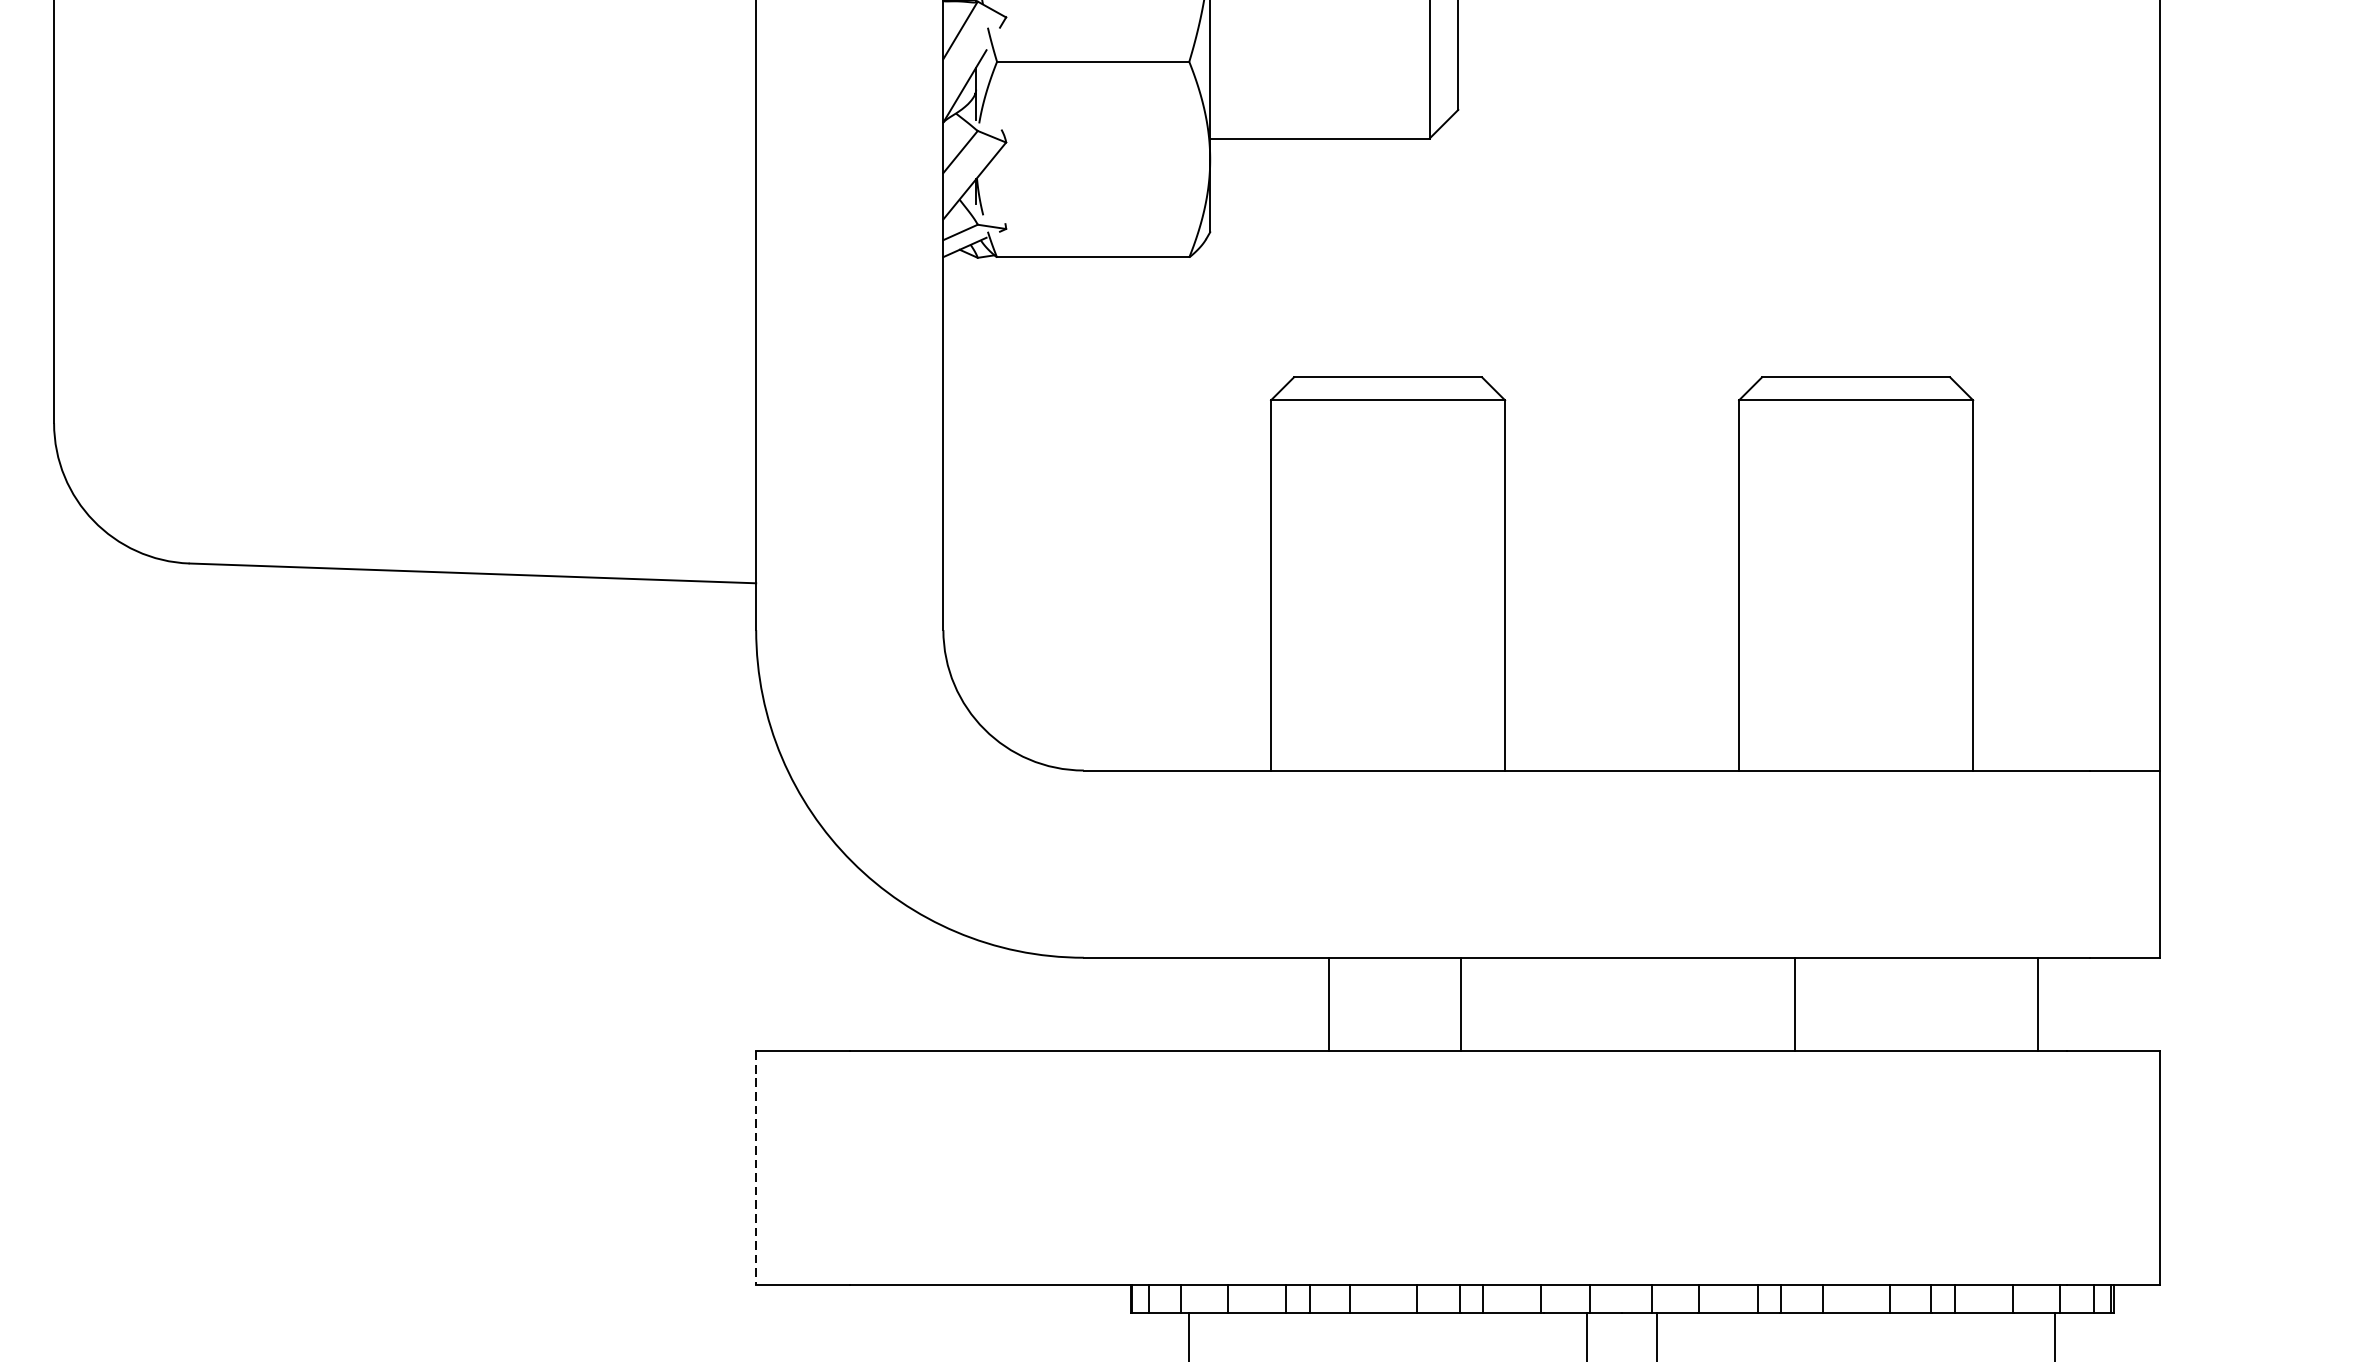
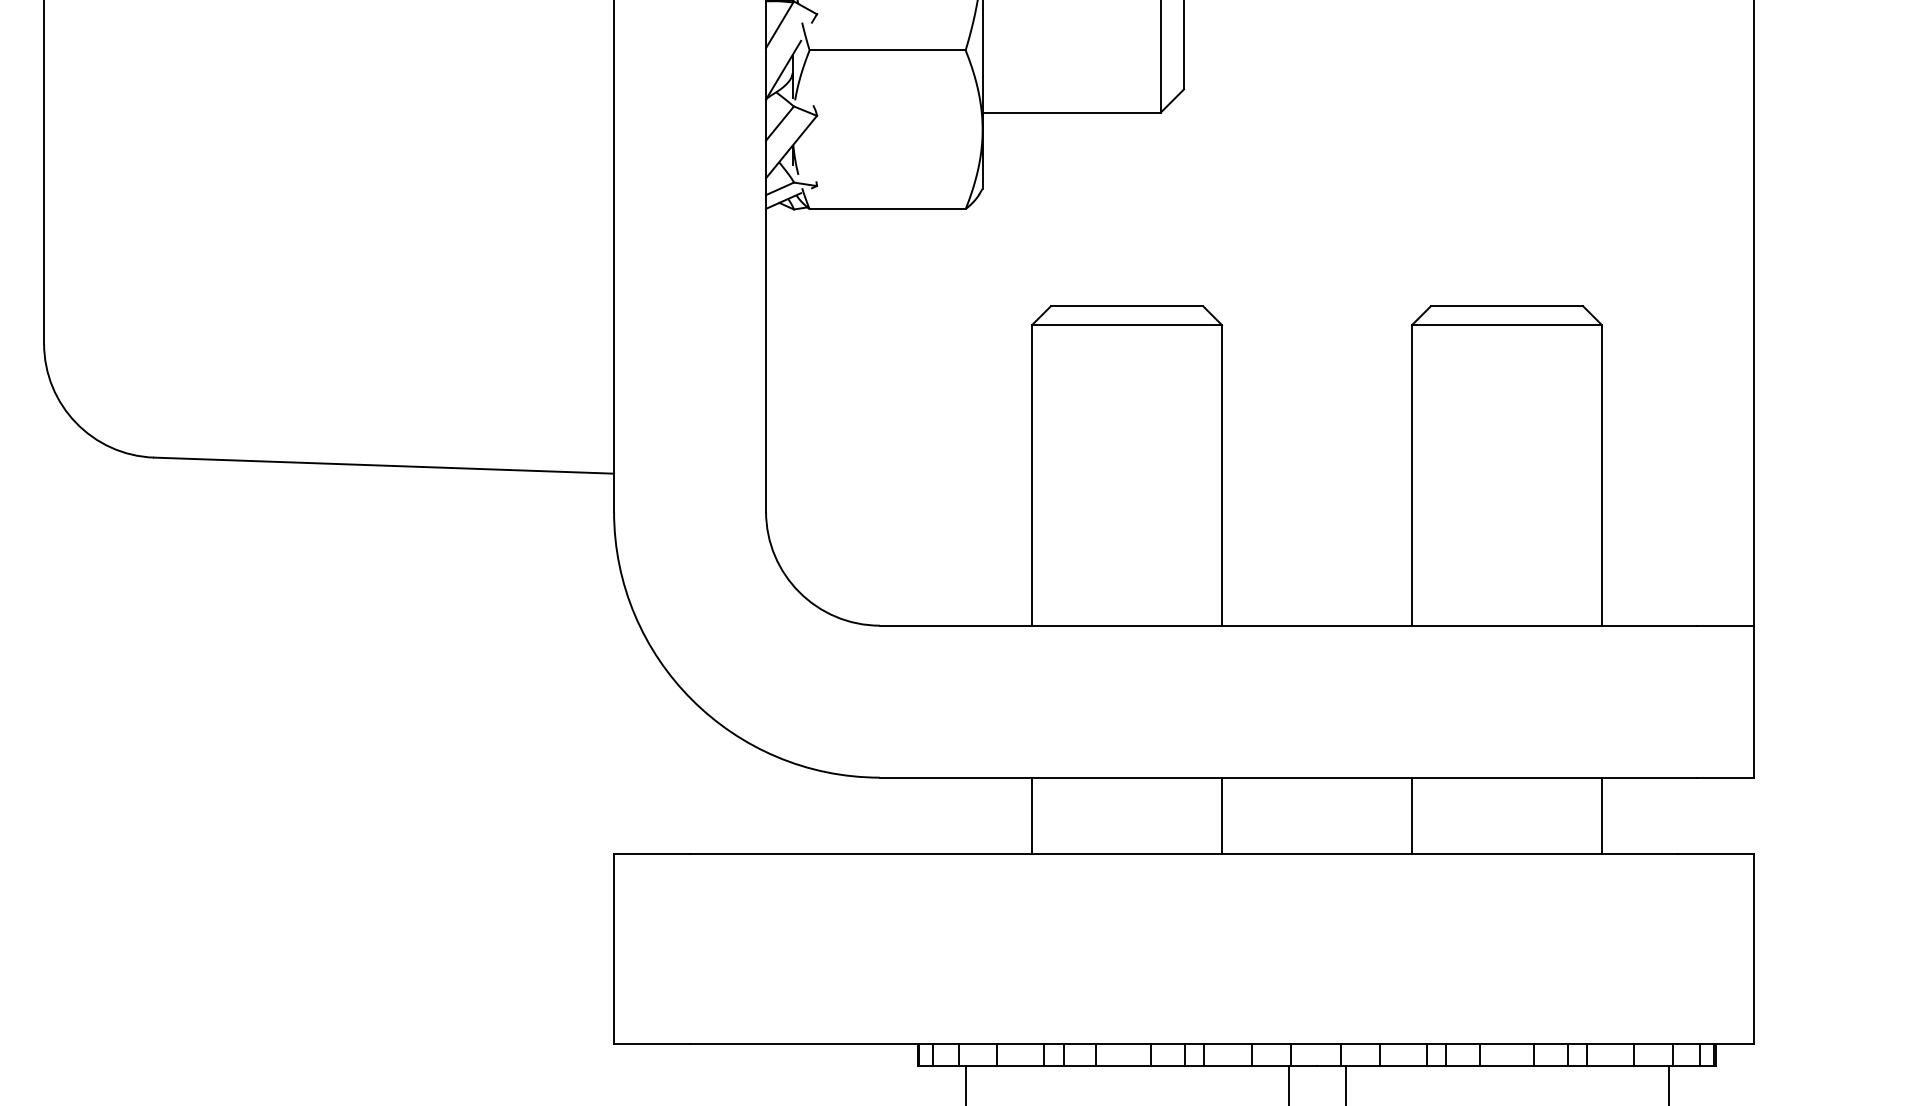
line: (1329, 1004) -> (1032, 815), moved
line: (1461, 1004) -> (1222, 815), moved
line: (1795, 1004) -> (1412, 815), moved
line: (2039, 1004) -> (1602, 815), moved
line: (756, 1168) -> (614, 948), dashed -> solid

